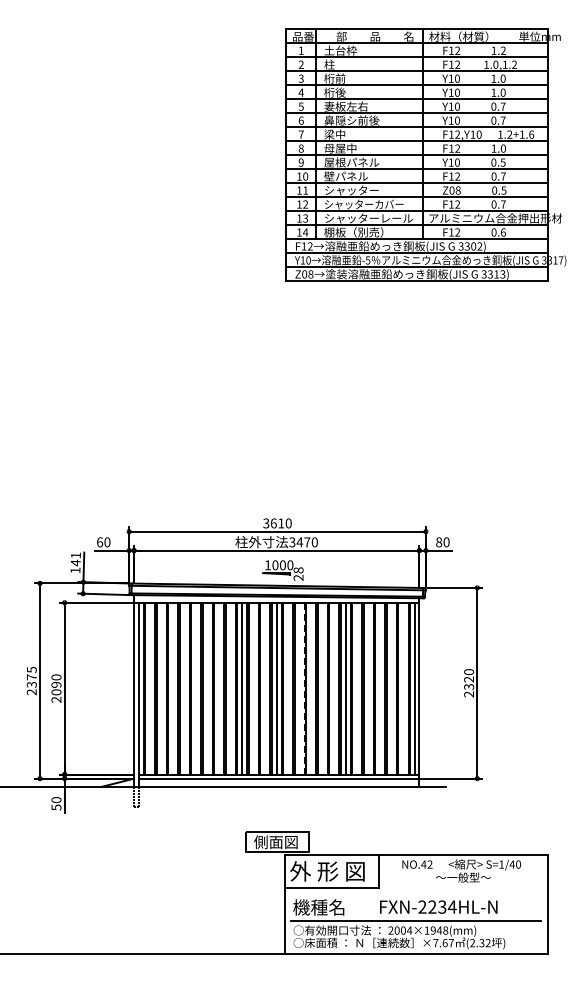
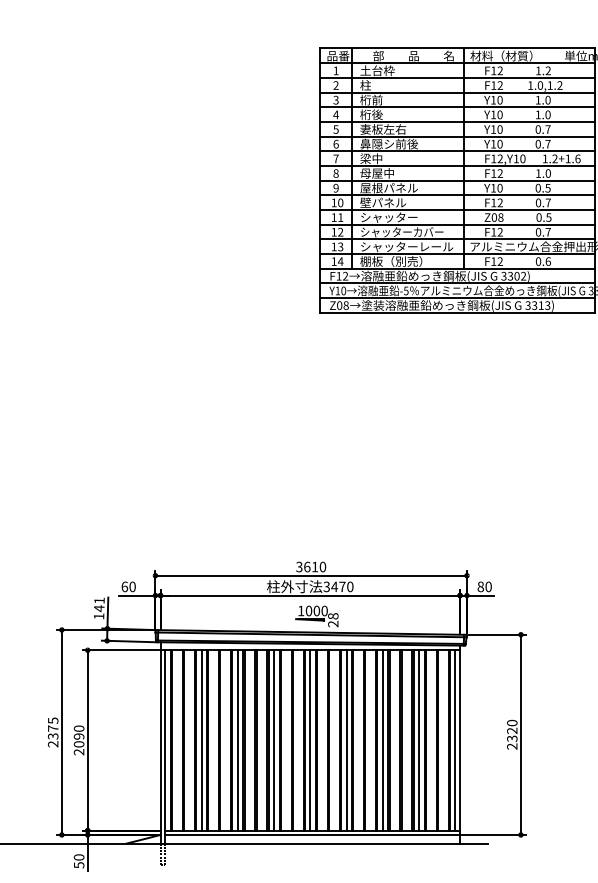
line: (173, 688) -> (201, 740), added
line: (207, 688) -> (237, 740), added
line: (304, 688) -> (339, 740), dashed -> solid
line: (311, 688) -> (346, 740), added
line: (380, 688) -> (419, 740), added

